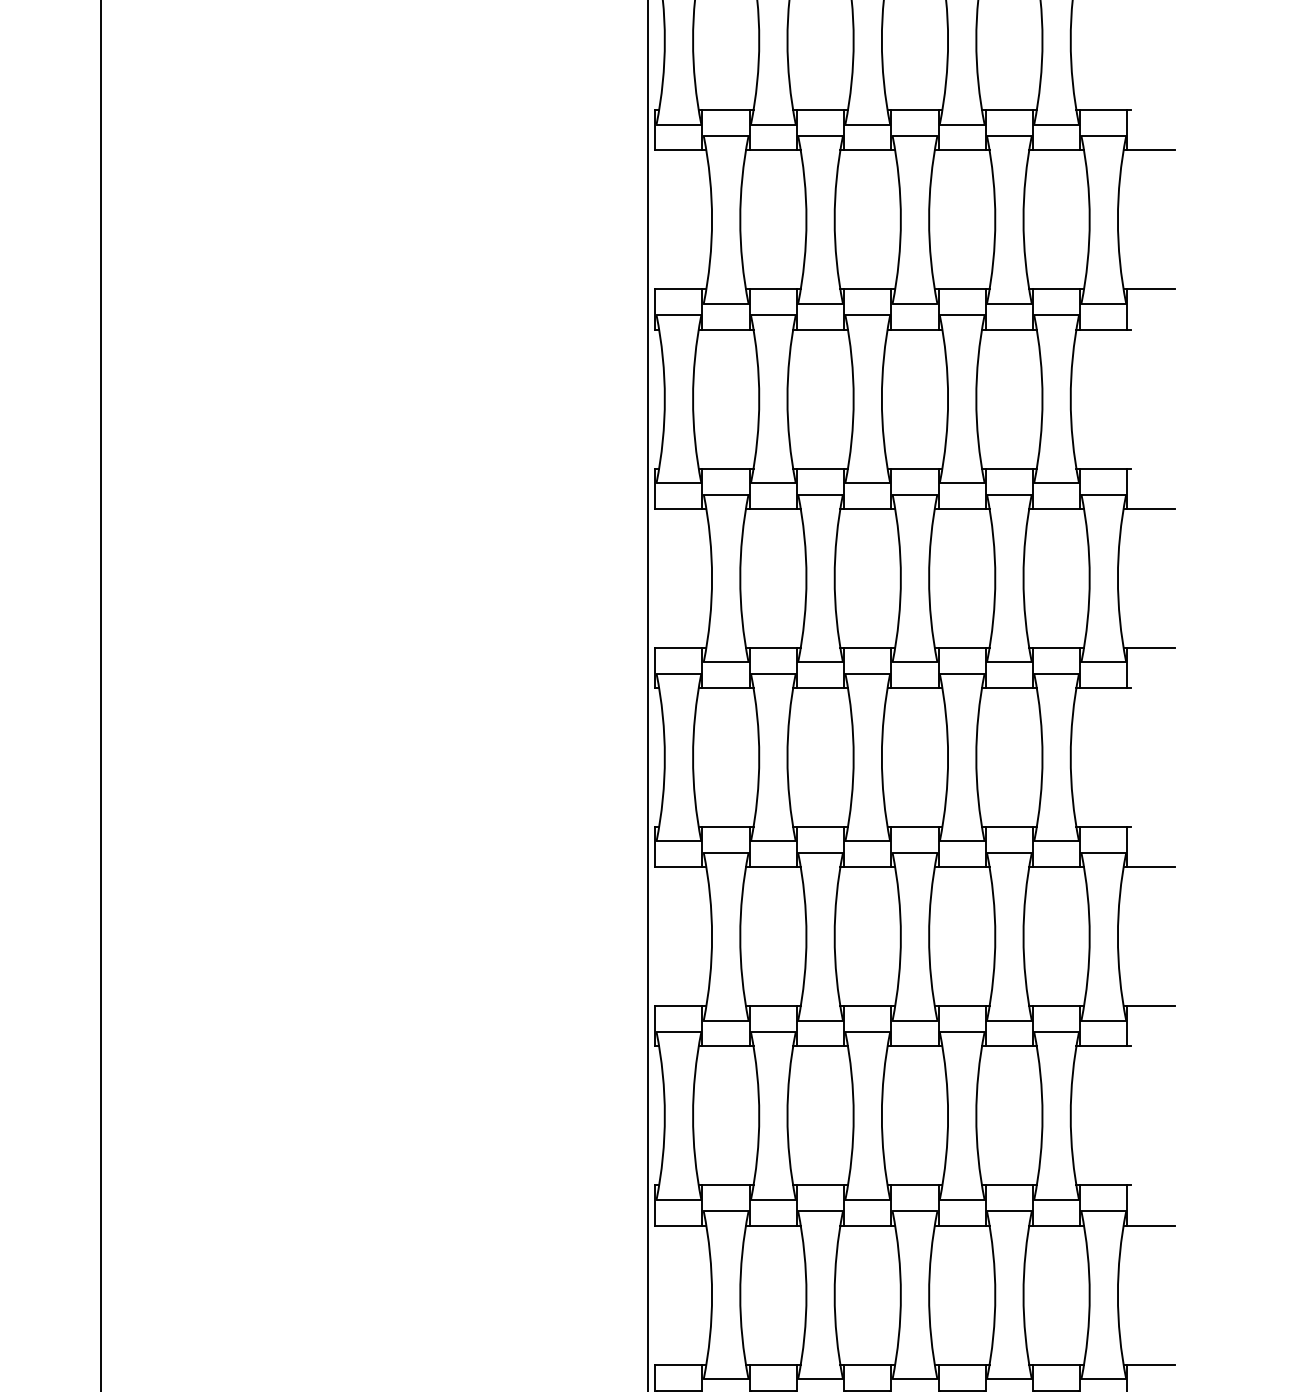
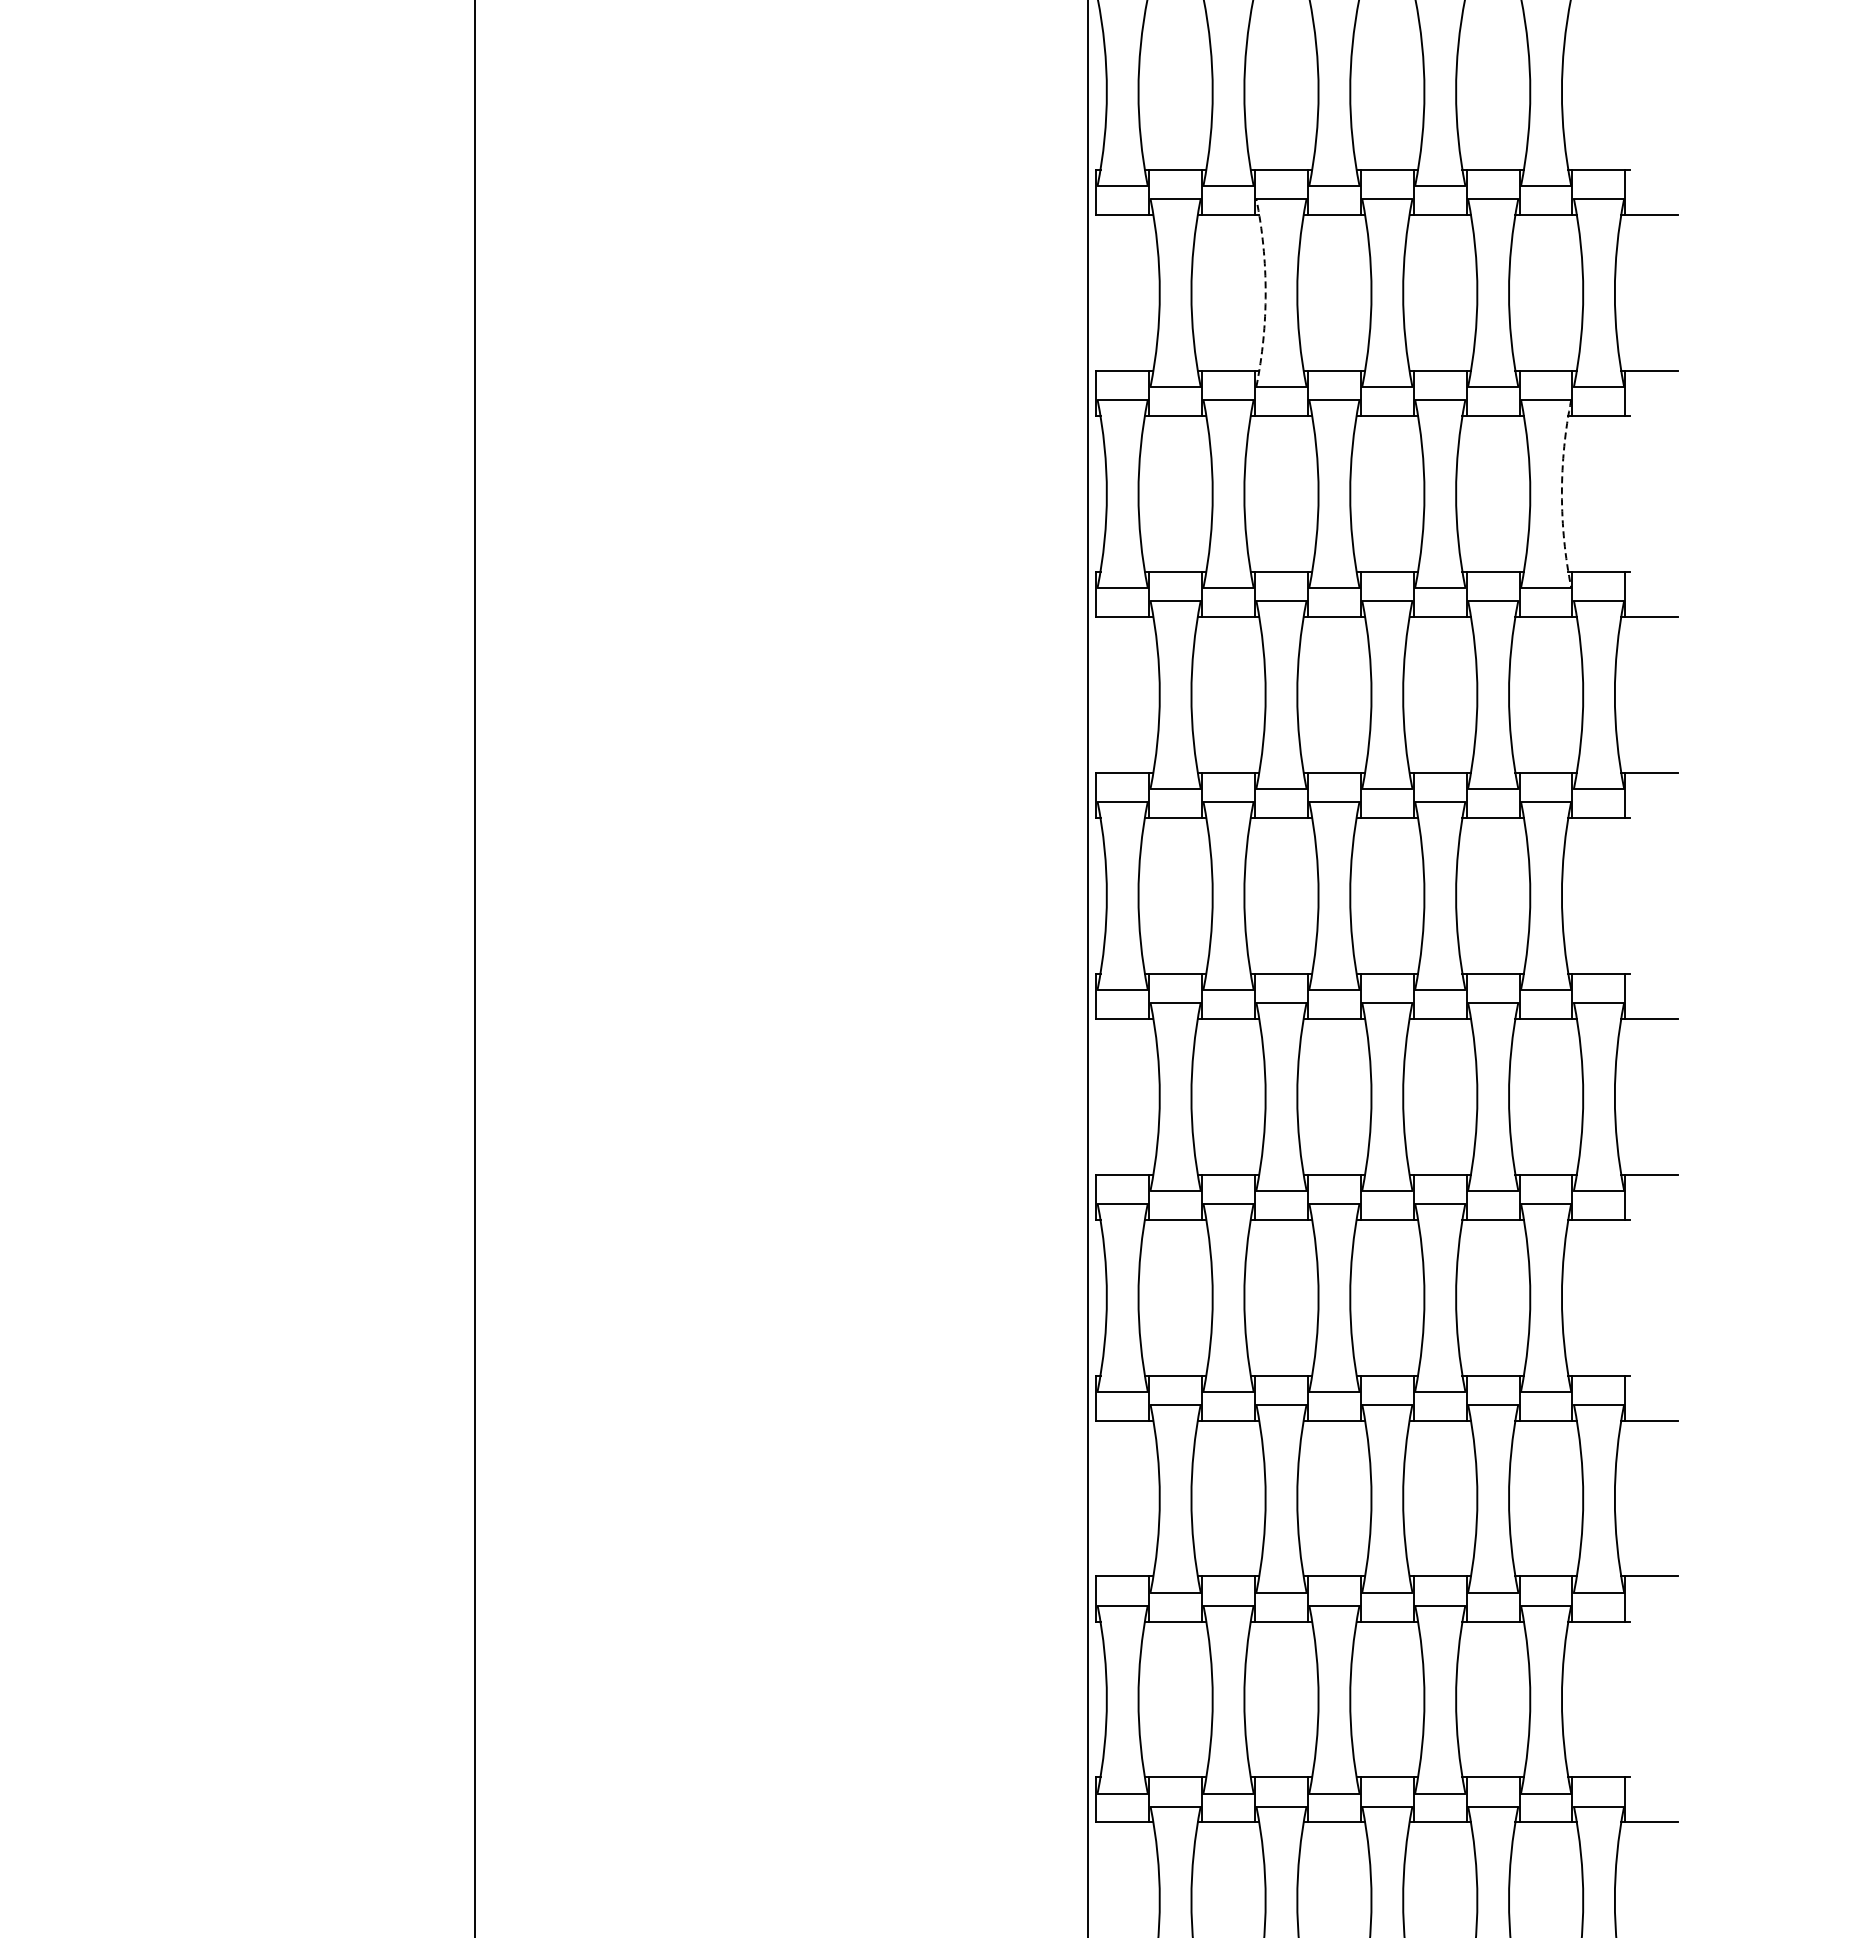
arc: (806, 219) -> (1265, 292), solid -> dashed
arc: (1070, 398) -> (1561, 493), solid -> dashed

